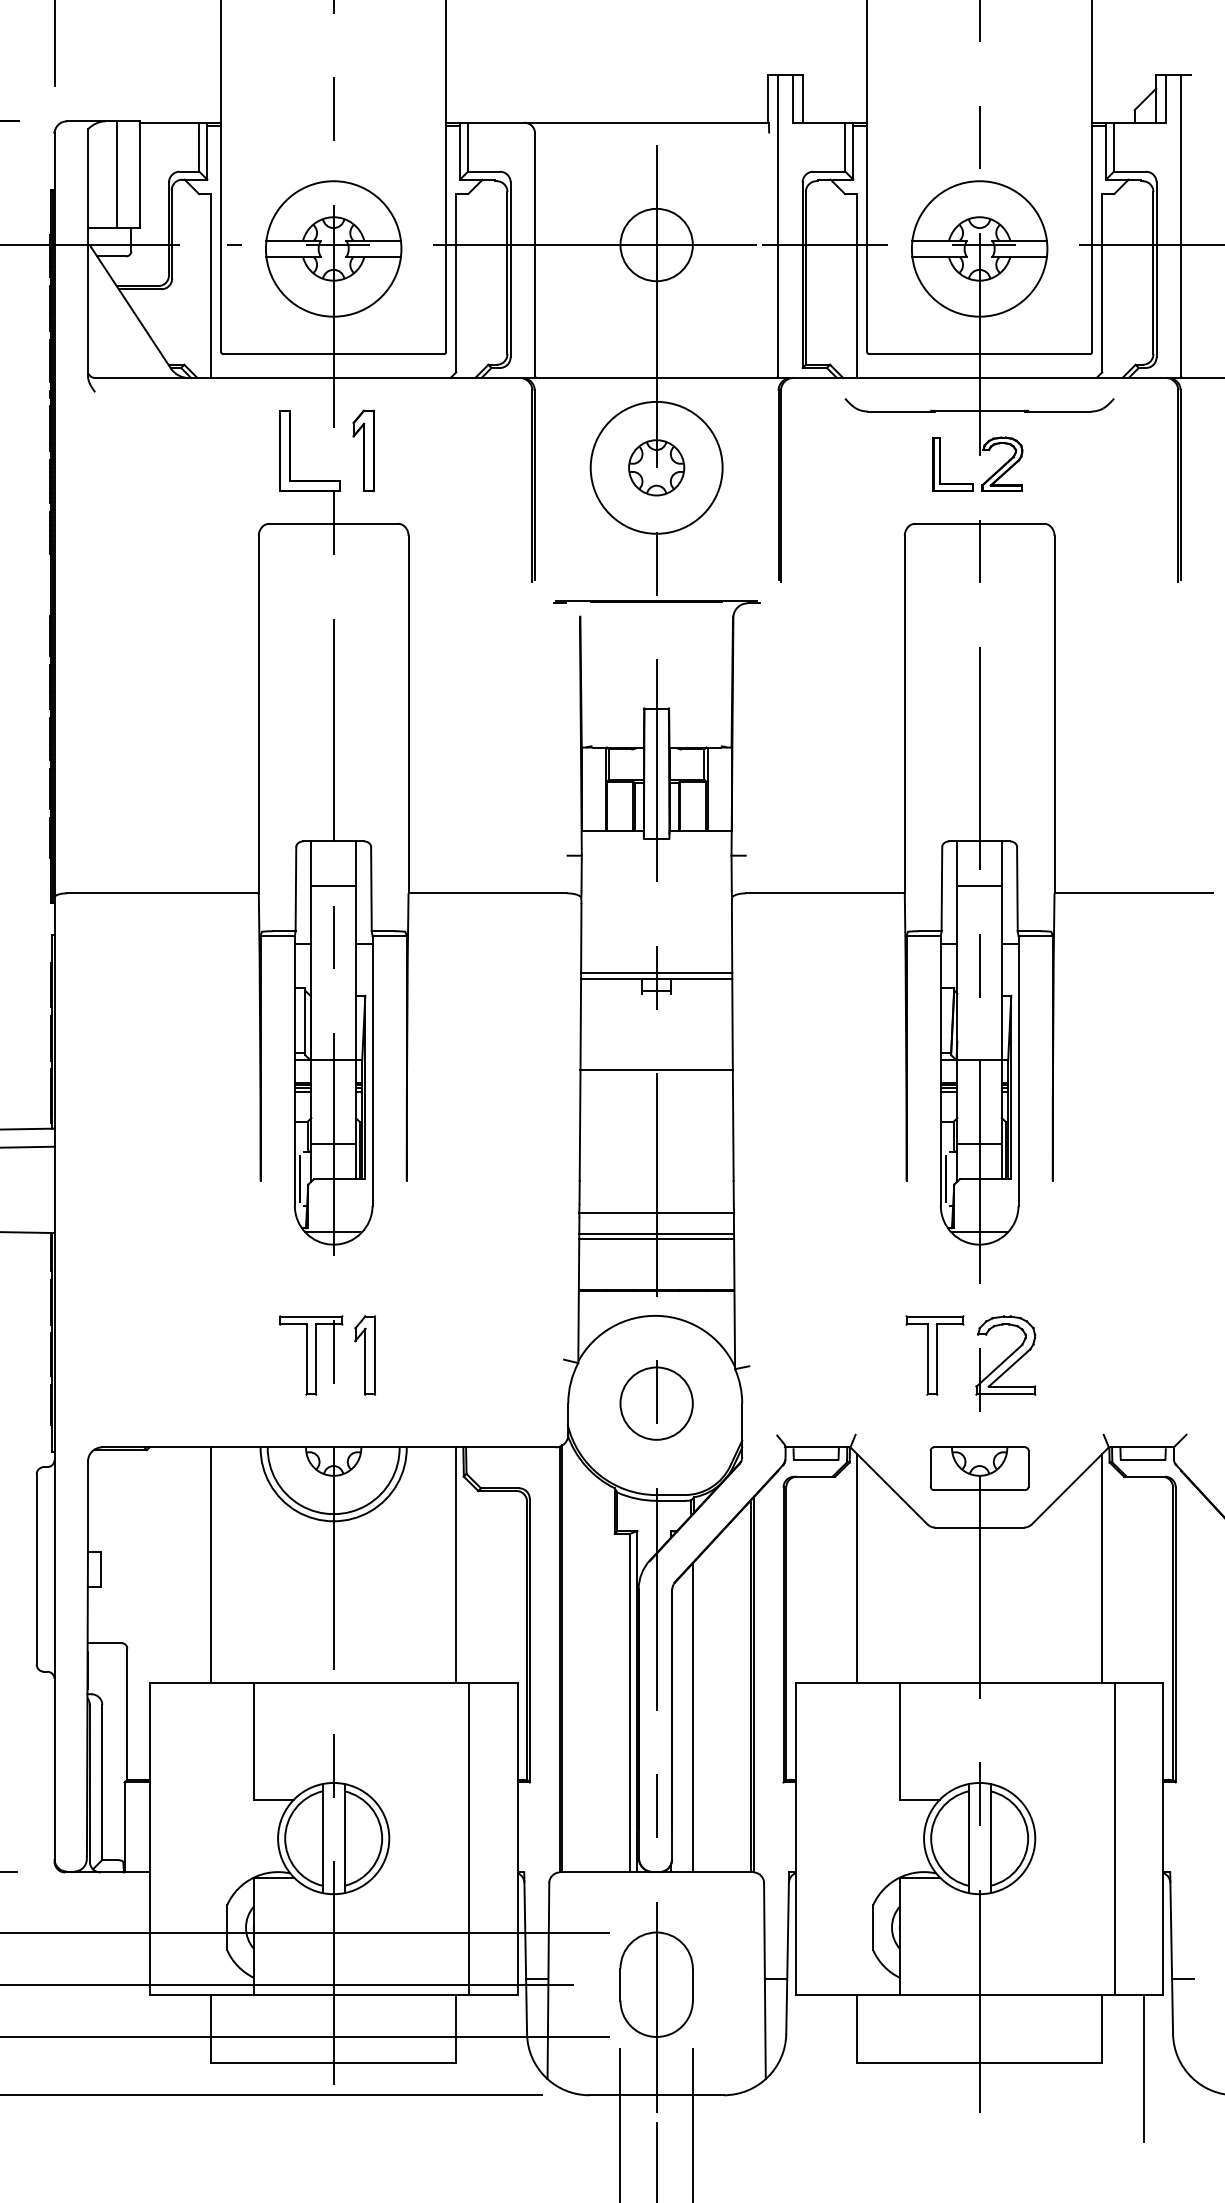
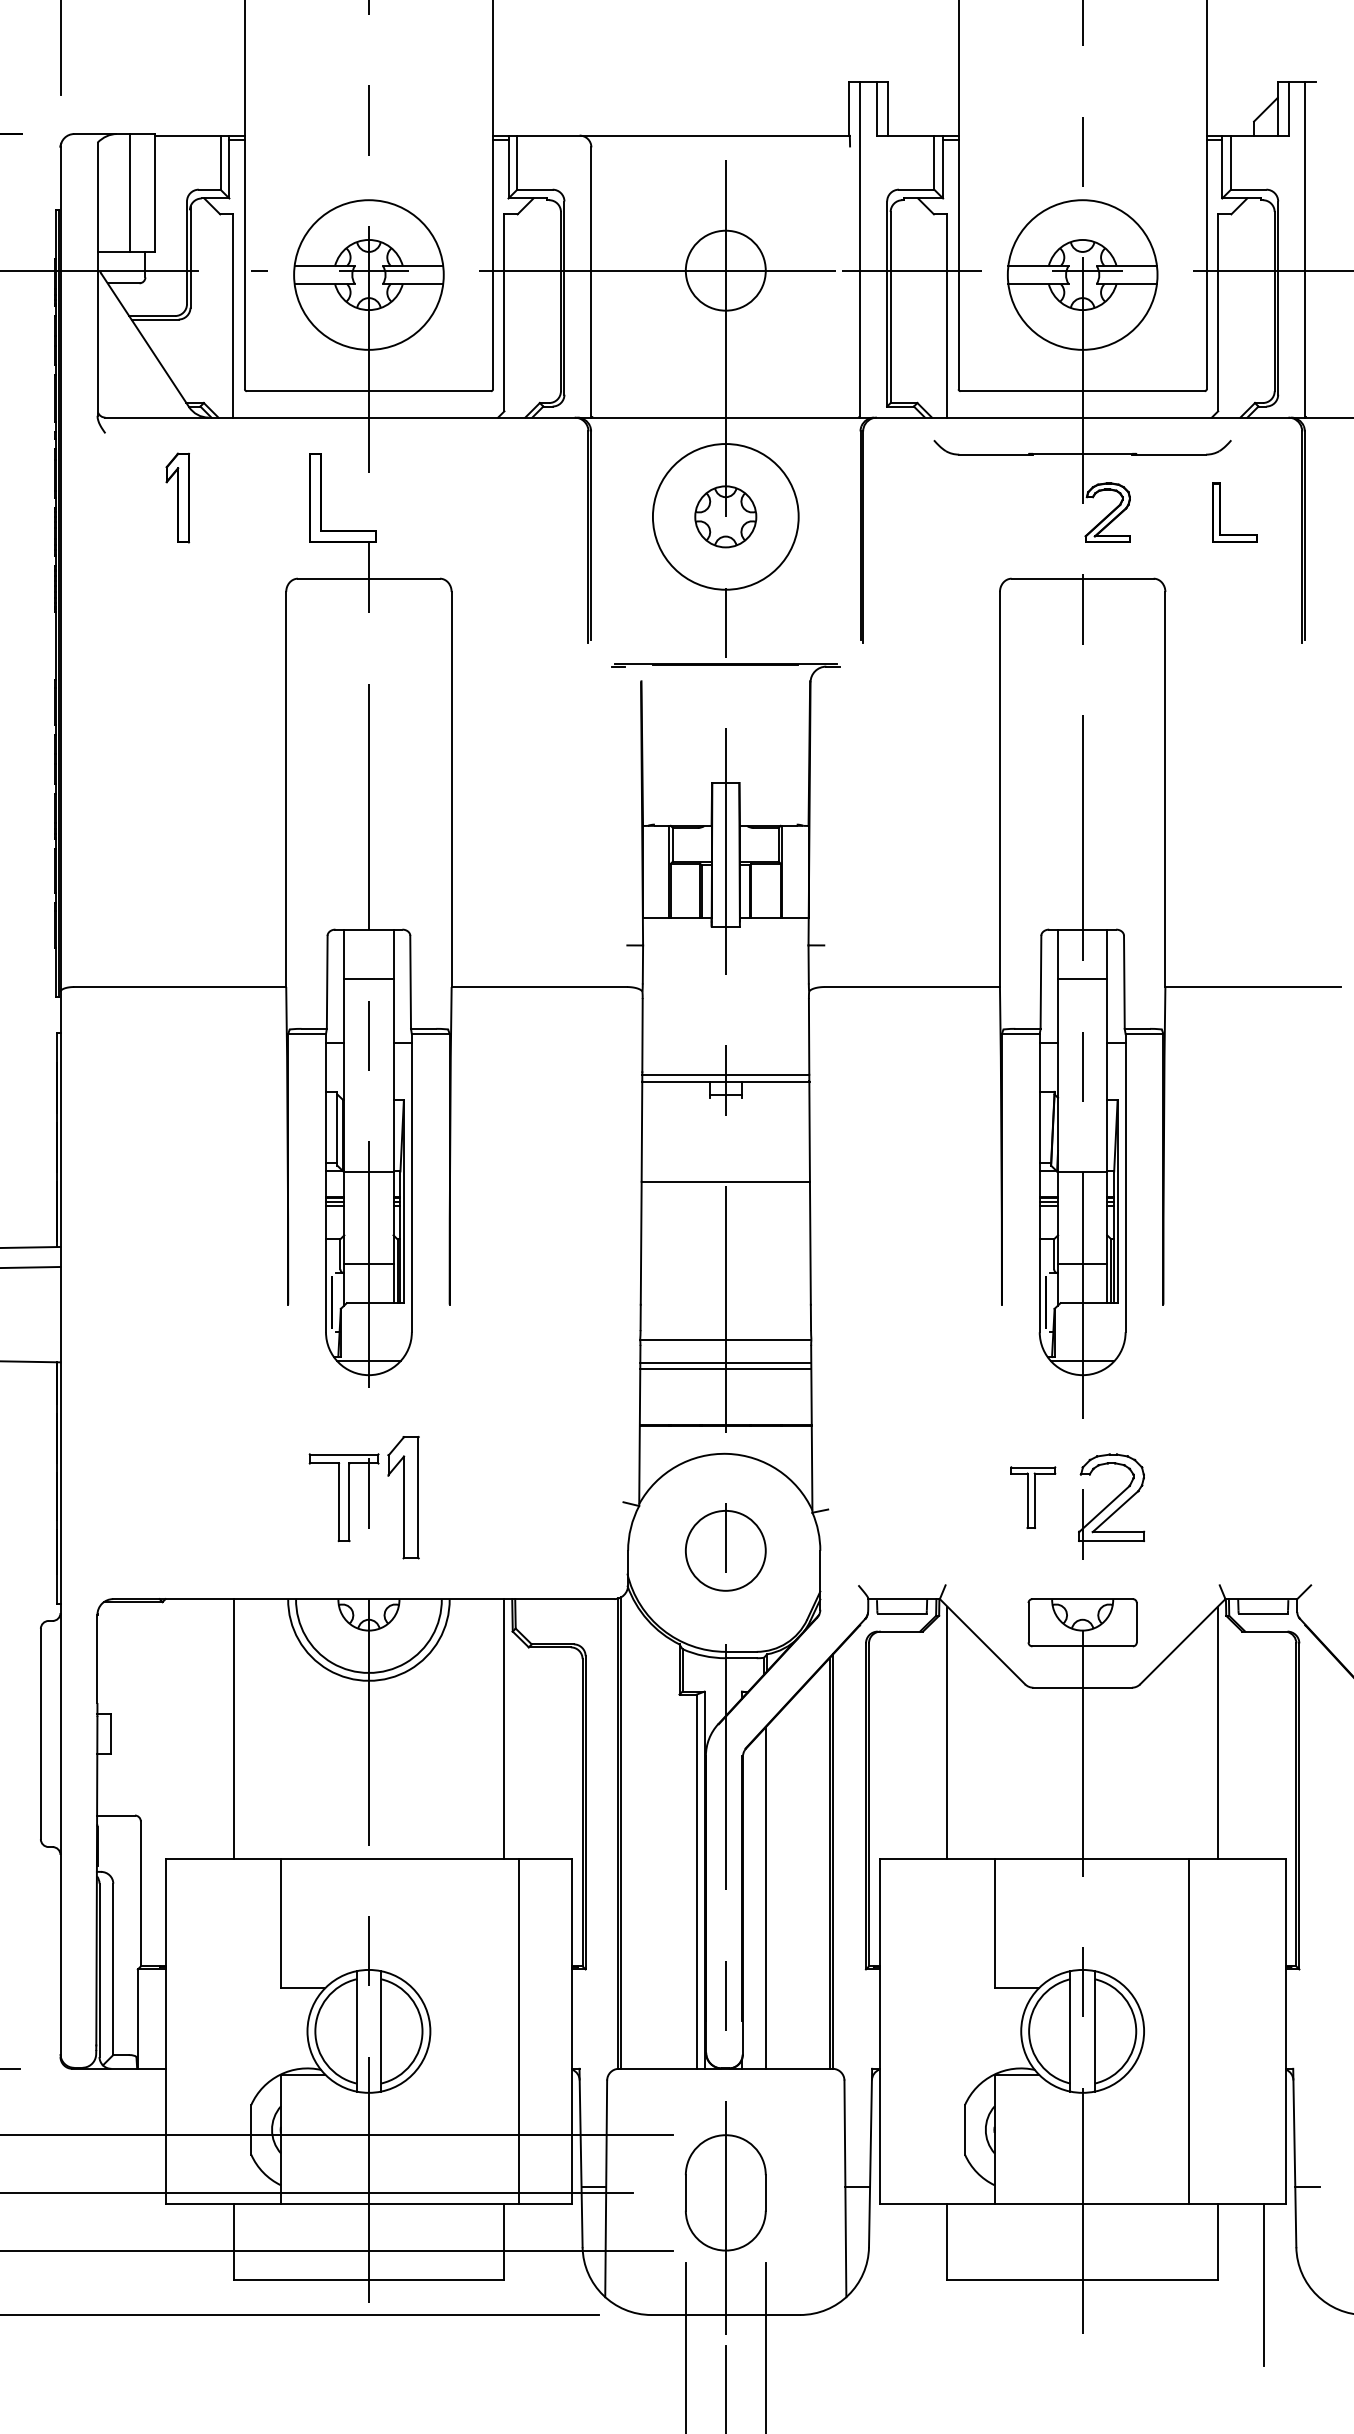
part: (363, 450) -> (177, 497), moved
part: (940, 464) -> (1220, 513), moved
part: (365, 1355) -> (404, 1497), size x1.4
part: (934, 1355) -> (1032, 1497), size x0.7
line: (1115, 1838) -> (1189, 2031), moved

